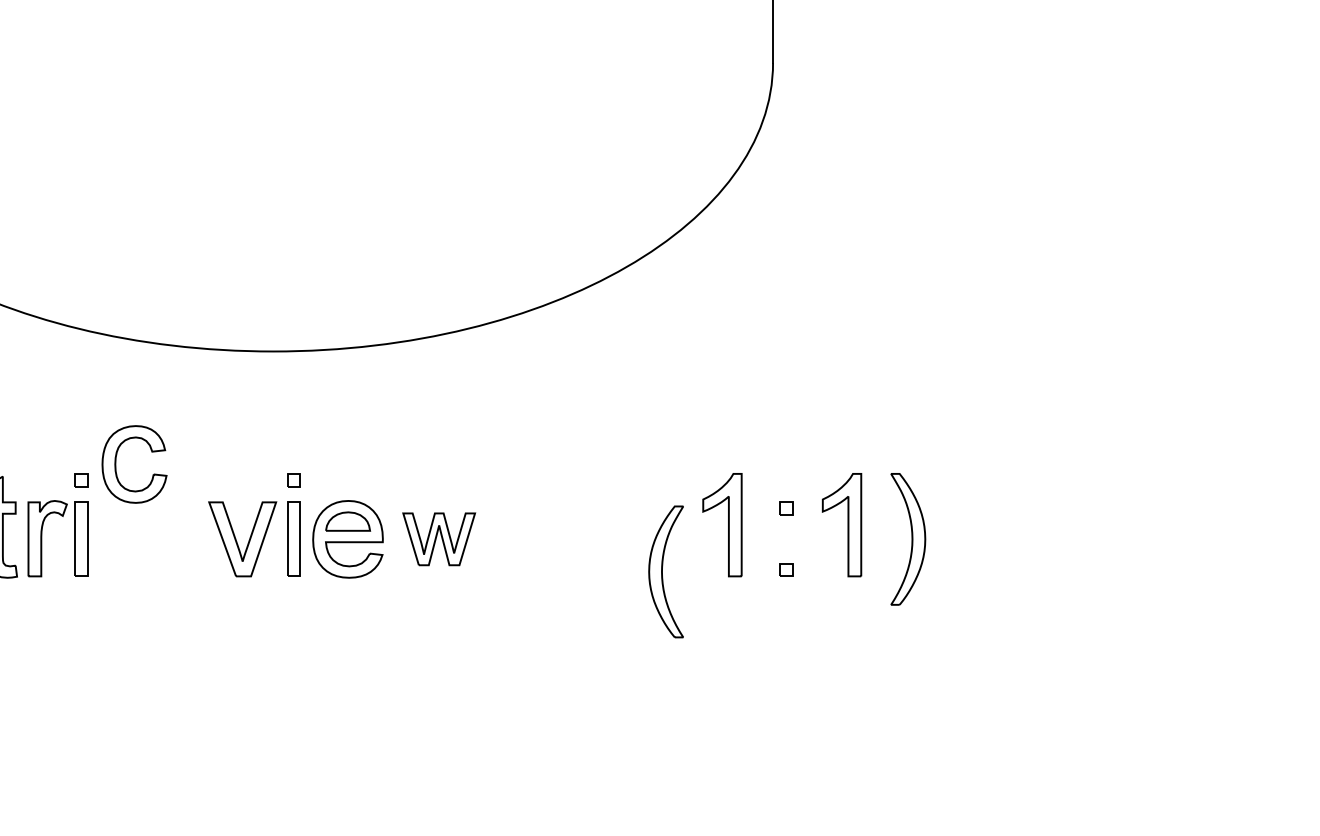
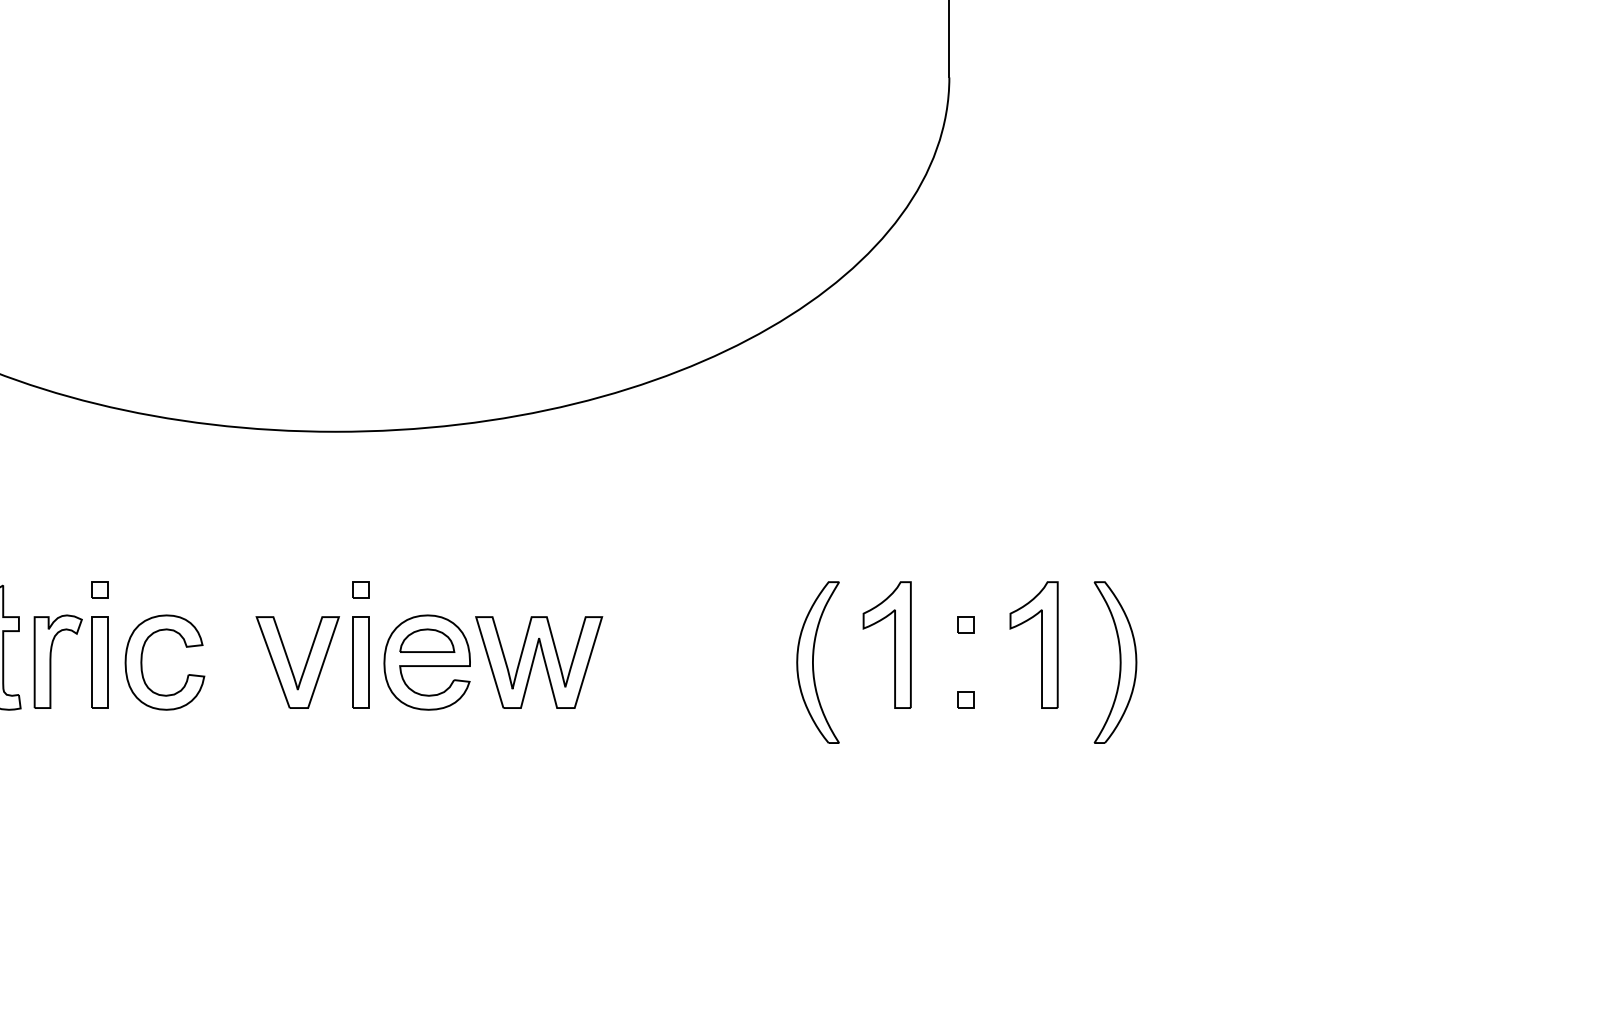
part: (116, 464) -> (142, 662), moved
part: (439, 539) -> (539, 662), size x1.43
part: (665, 571) -> (817, 662), moved

